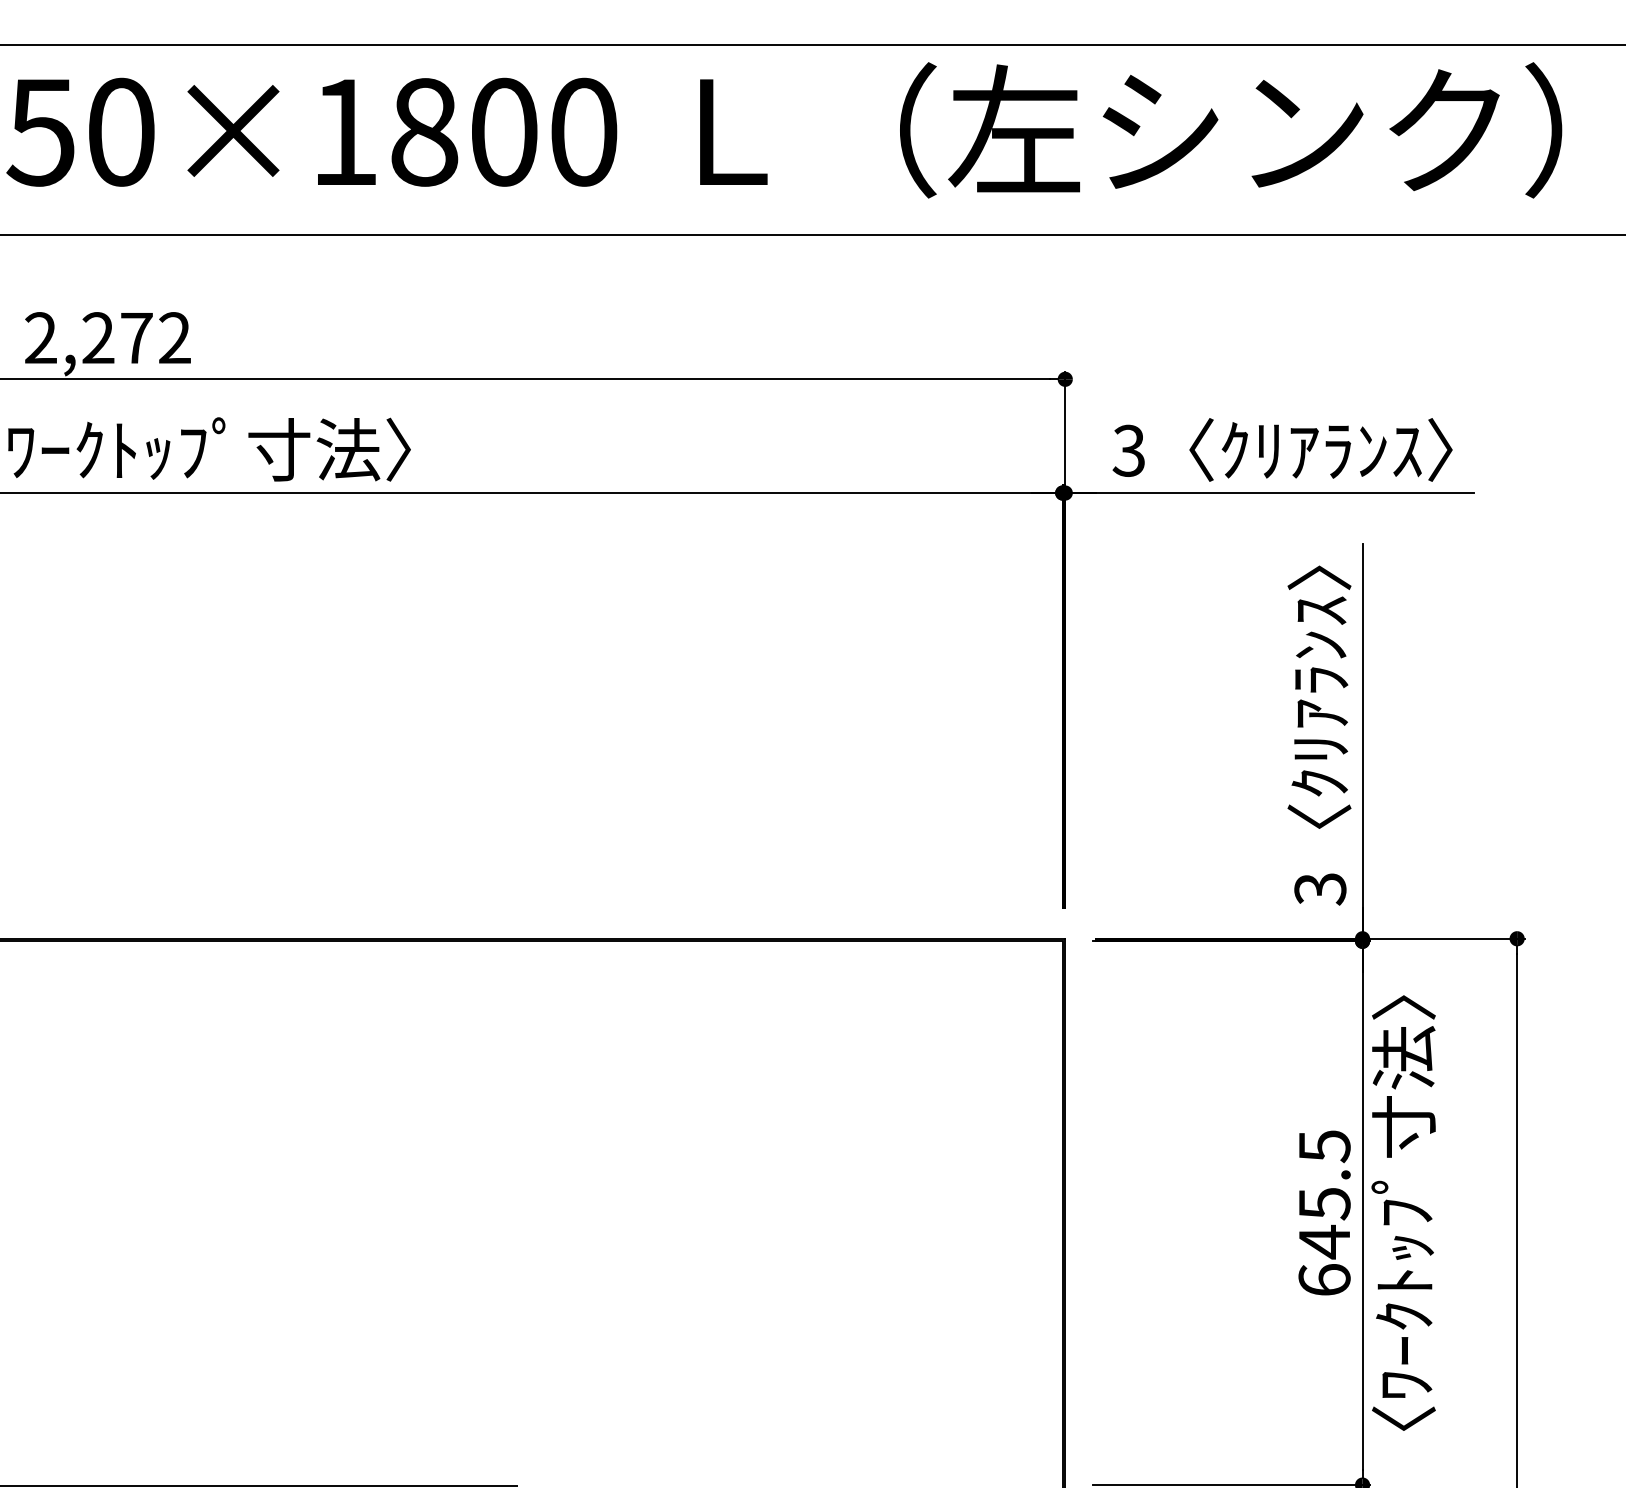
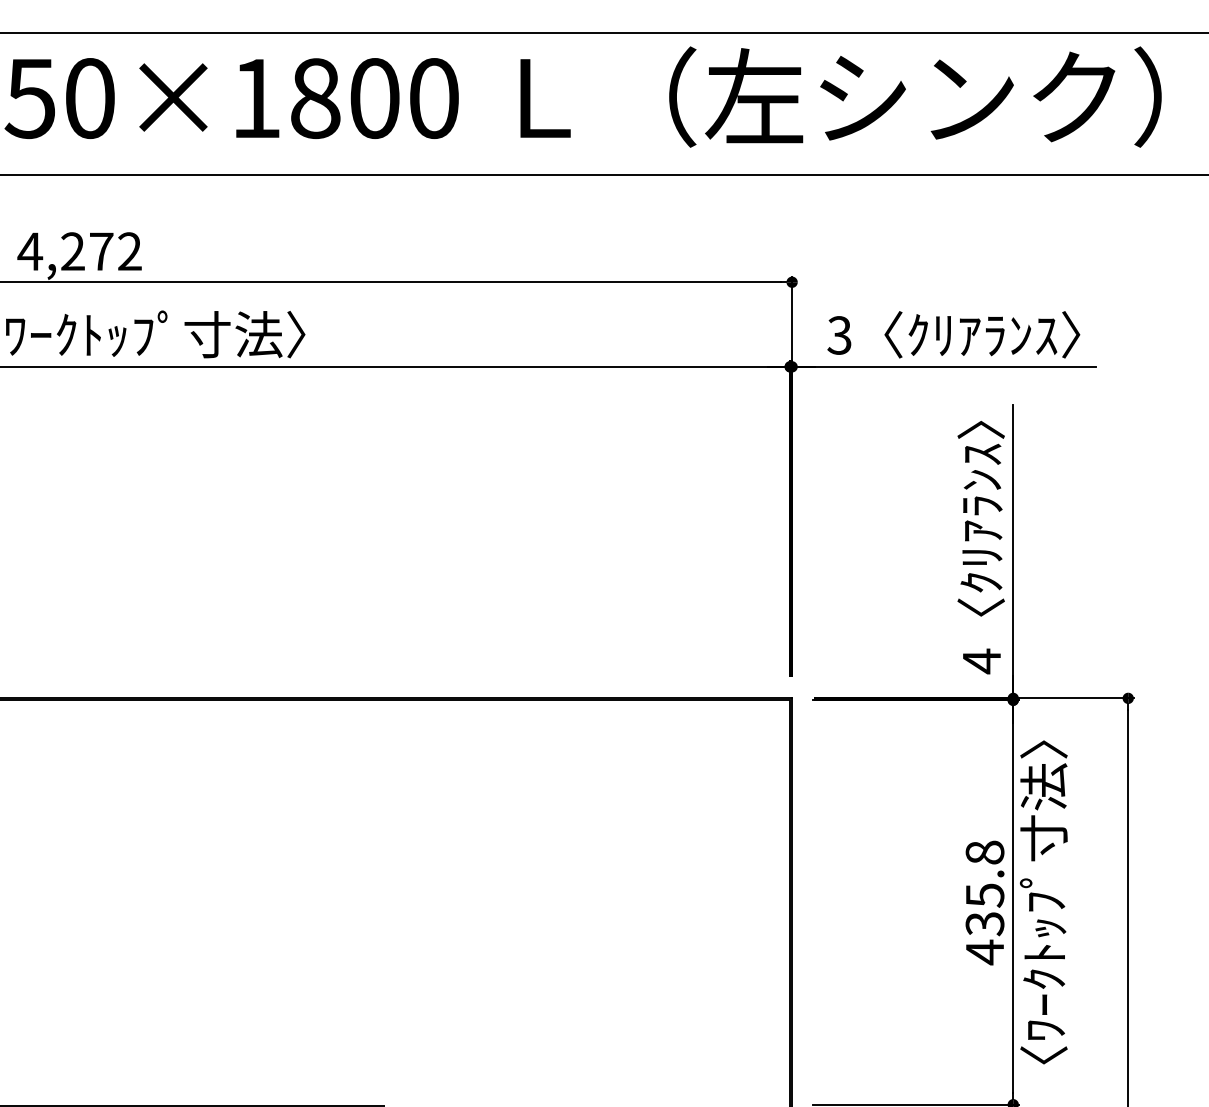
text: (41, 337) -> (30, 251), 2,272 -> 4,272
text: (1319, 889) -> (981, 661), 3 -> 4
text: (1323, 1213) -> (984, 902), 645.5 -> 435.8

